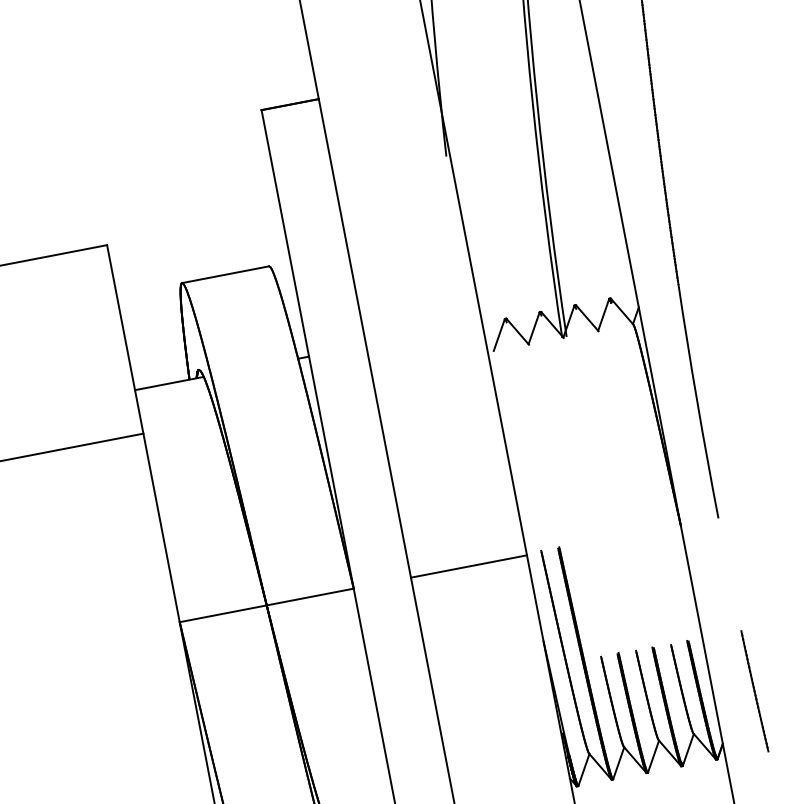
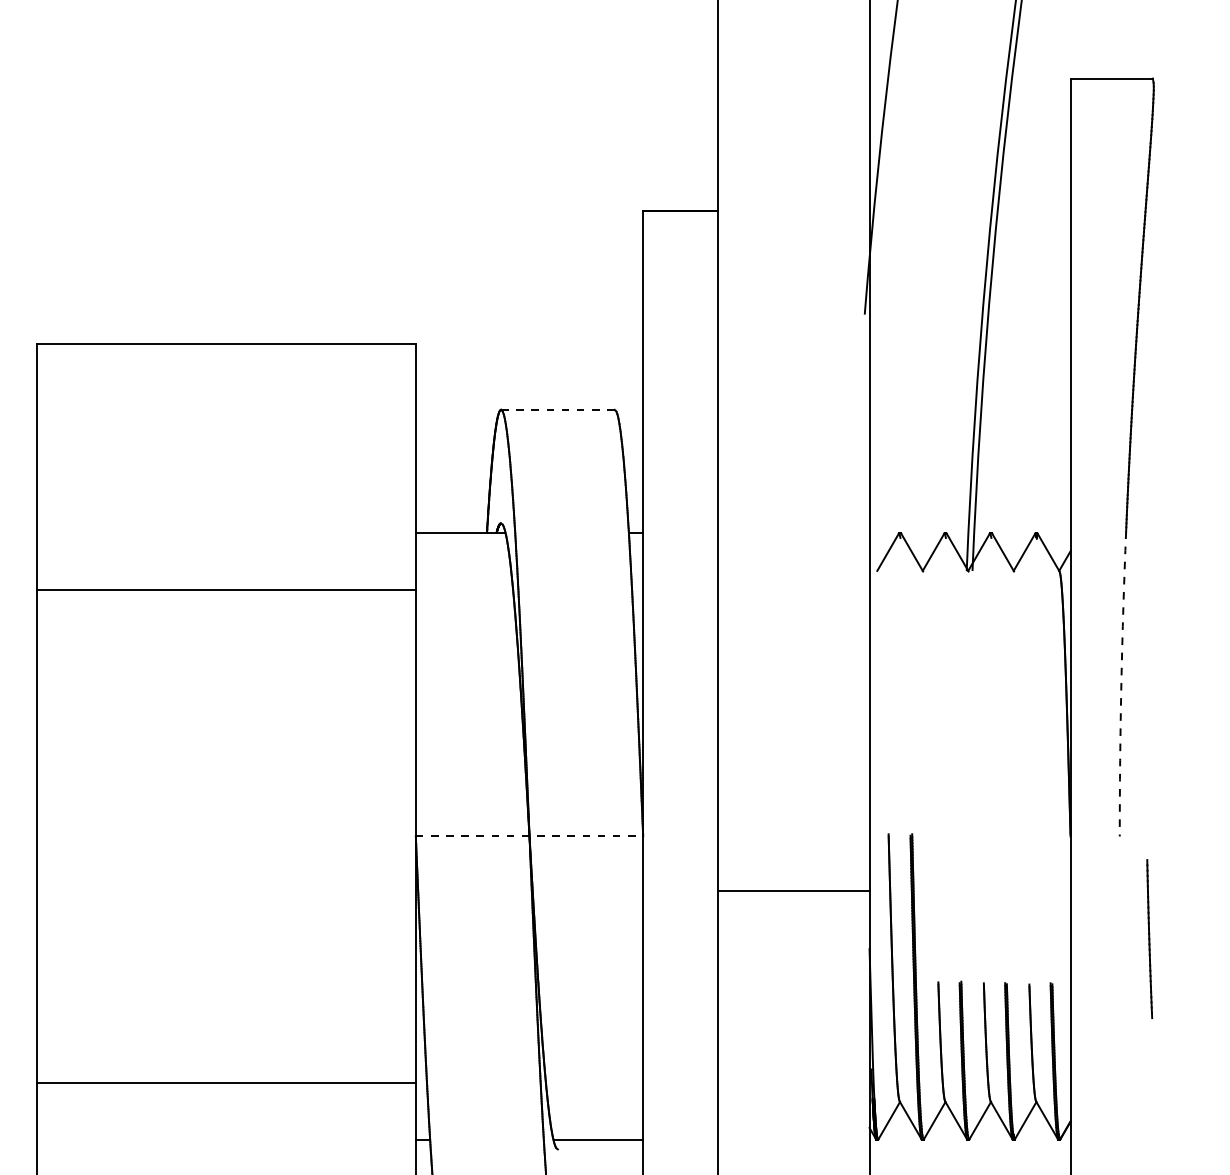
line: (225, 274) -> (557, 409), solid -> dashed
arc: (697, 401) -> (1121, 683), solid -> dashed
line: (468, 566) -> (793, 891), moved
line: (266, 605) -> (529, 836), solid -> dashed
line: (754, 690) -> (1149, 938), moved

